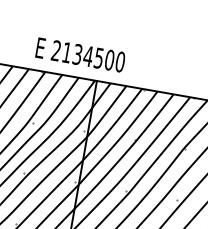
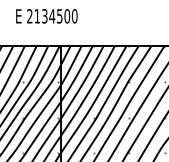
text: (80, 55) -> (46, 16), moved

